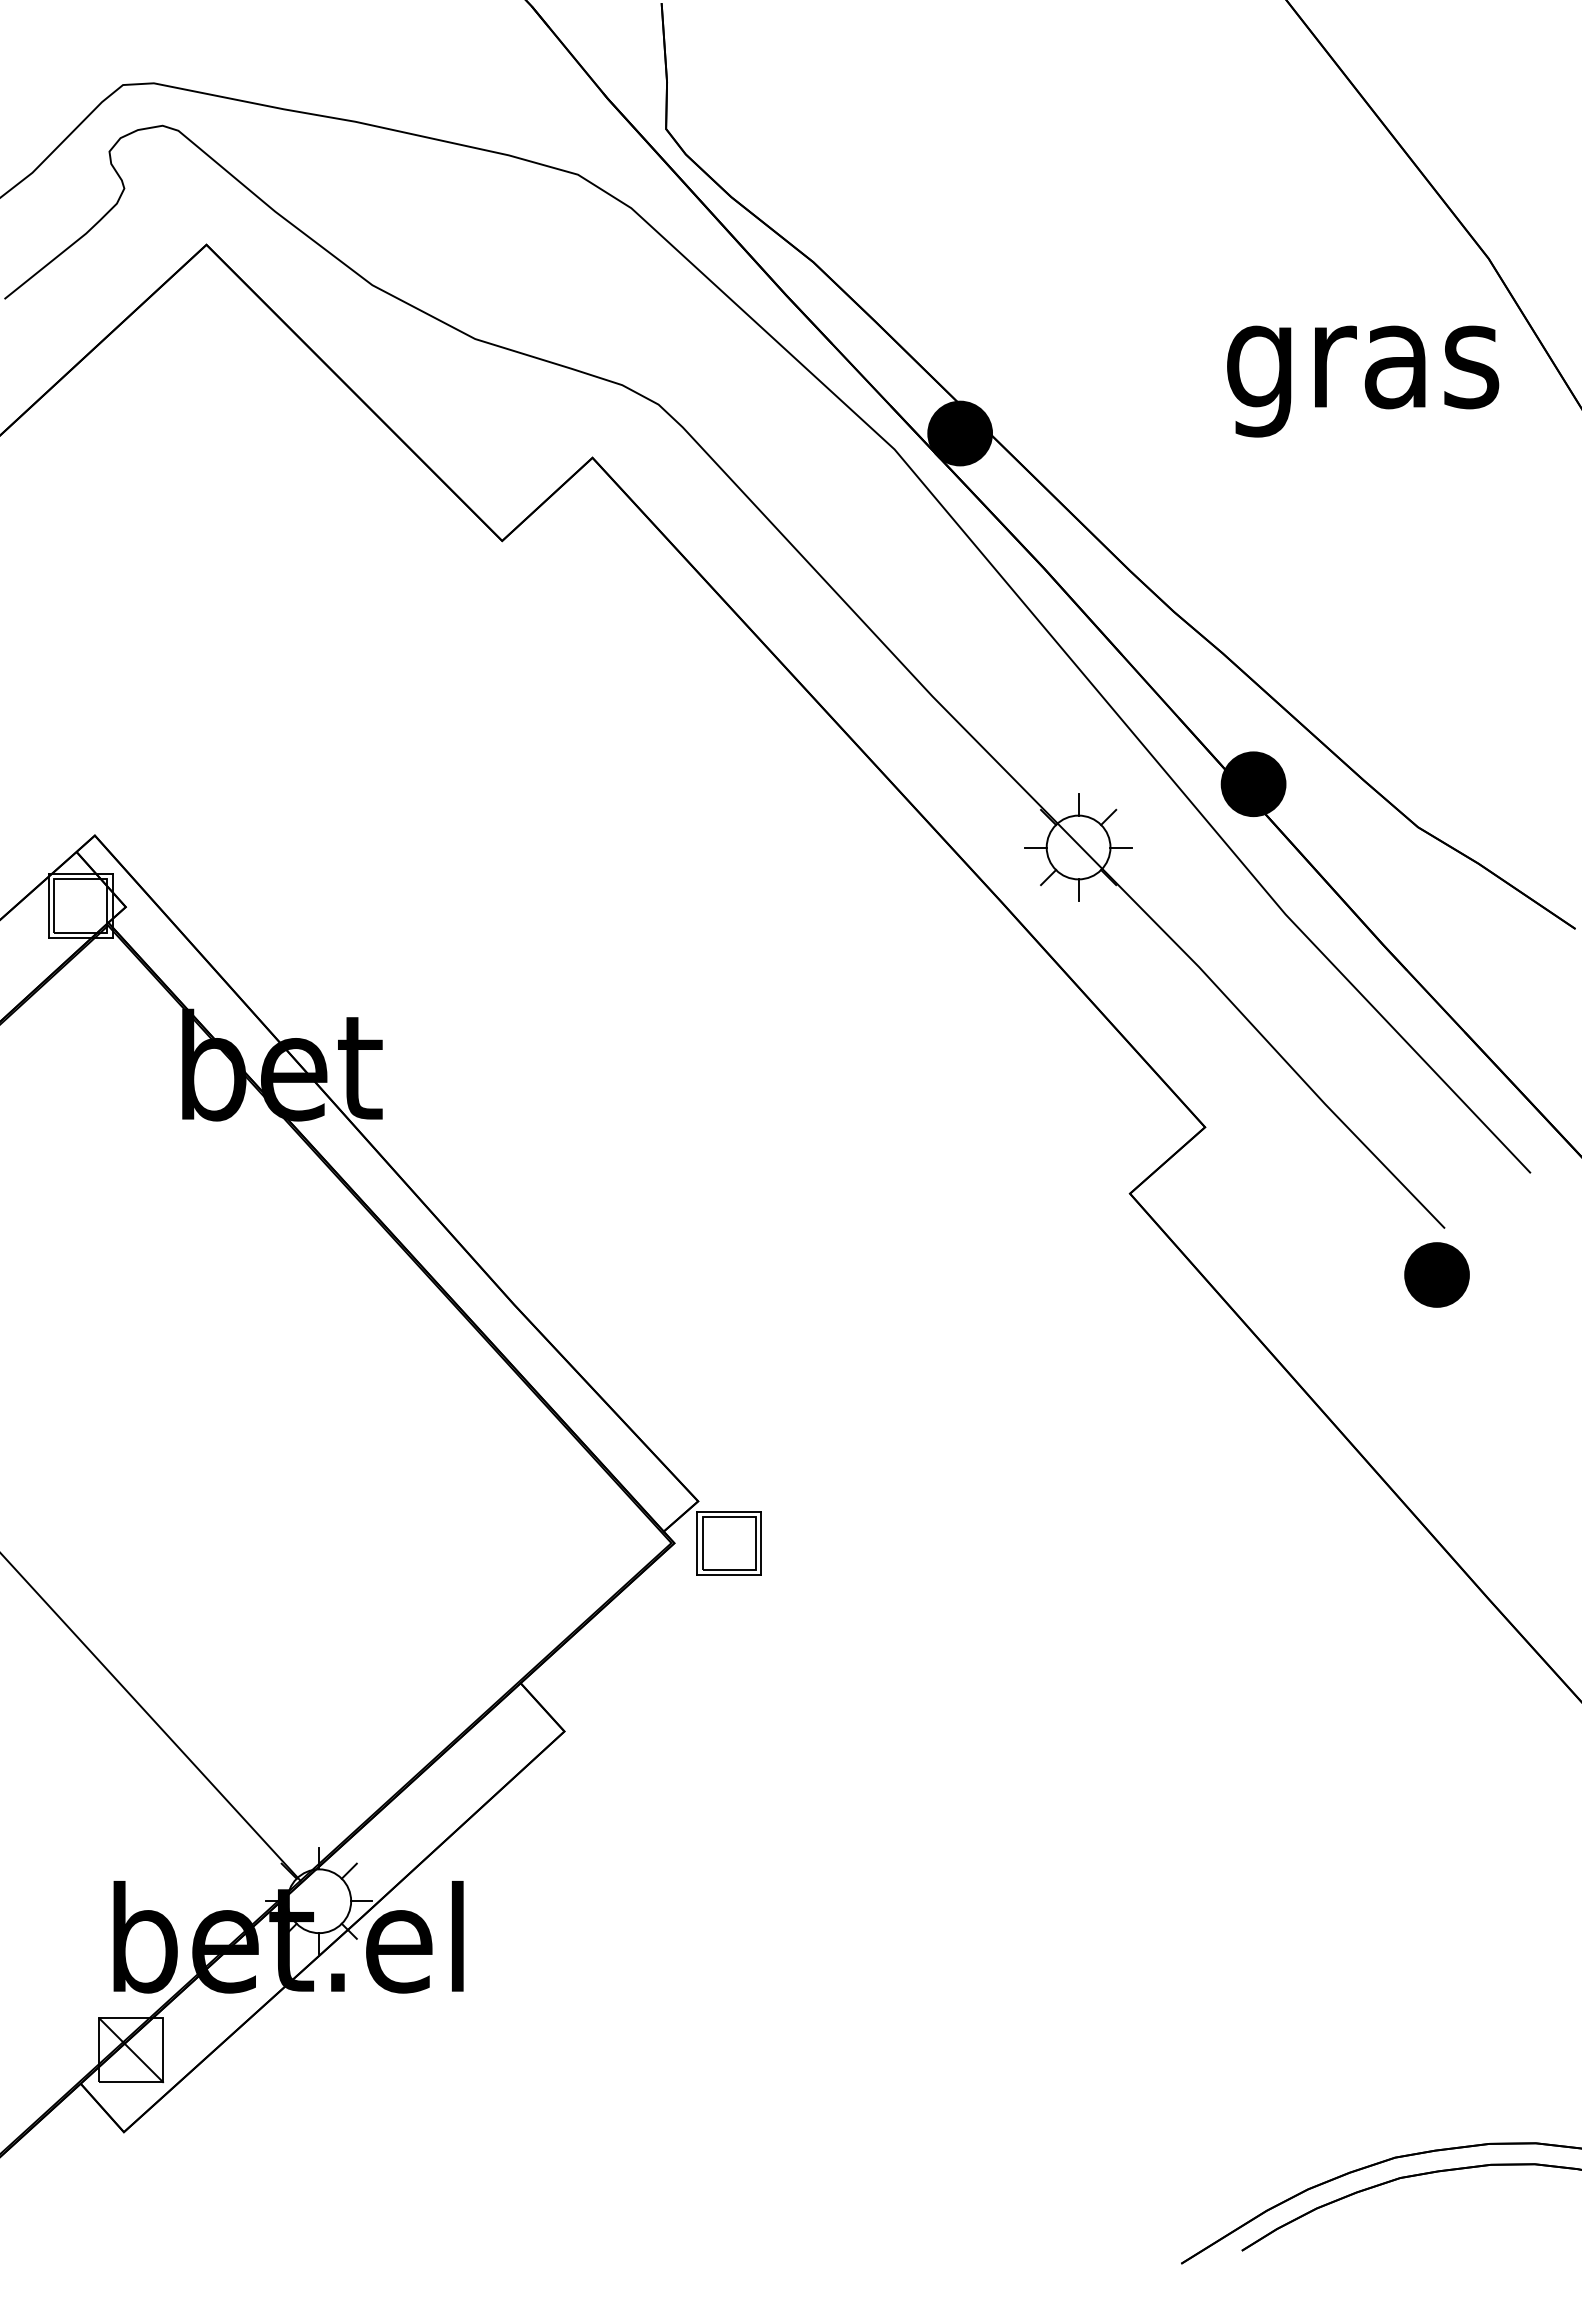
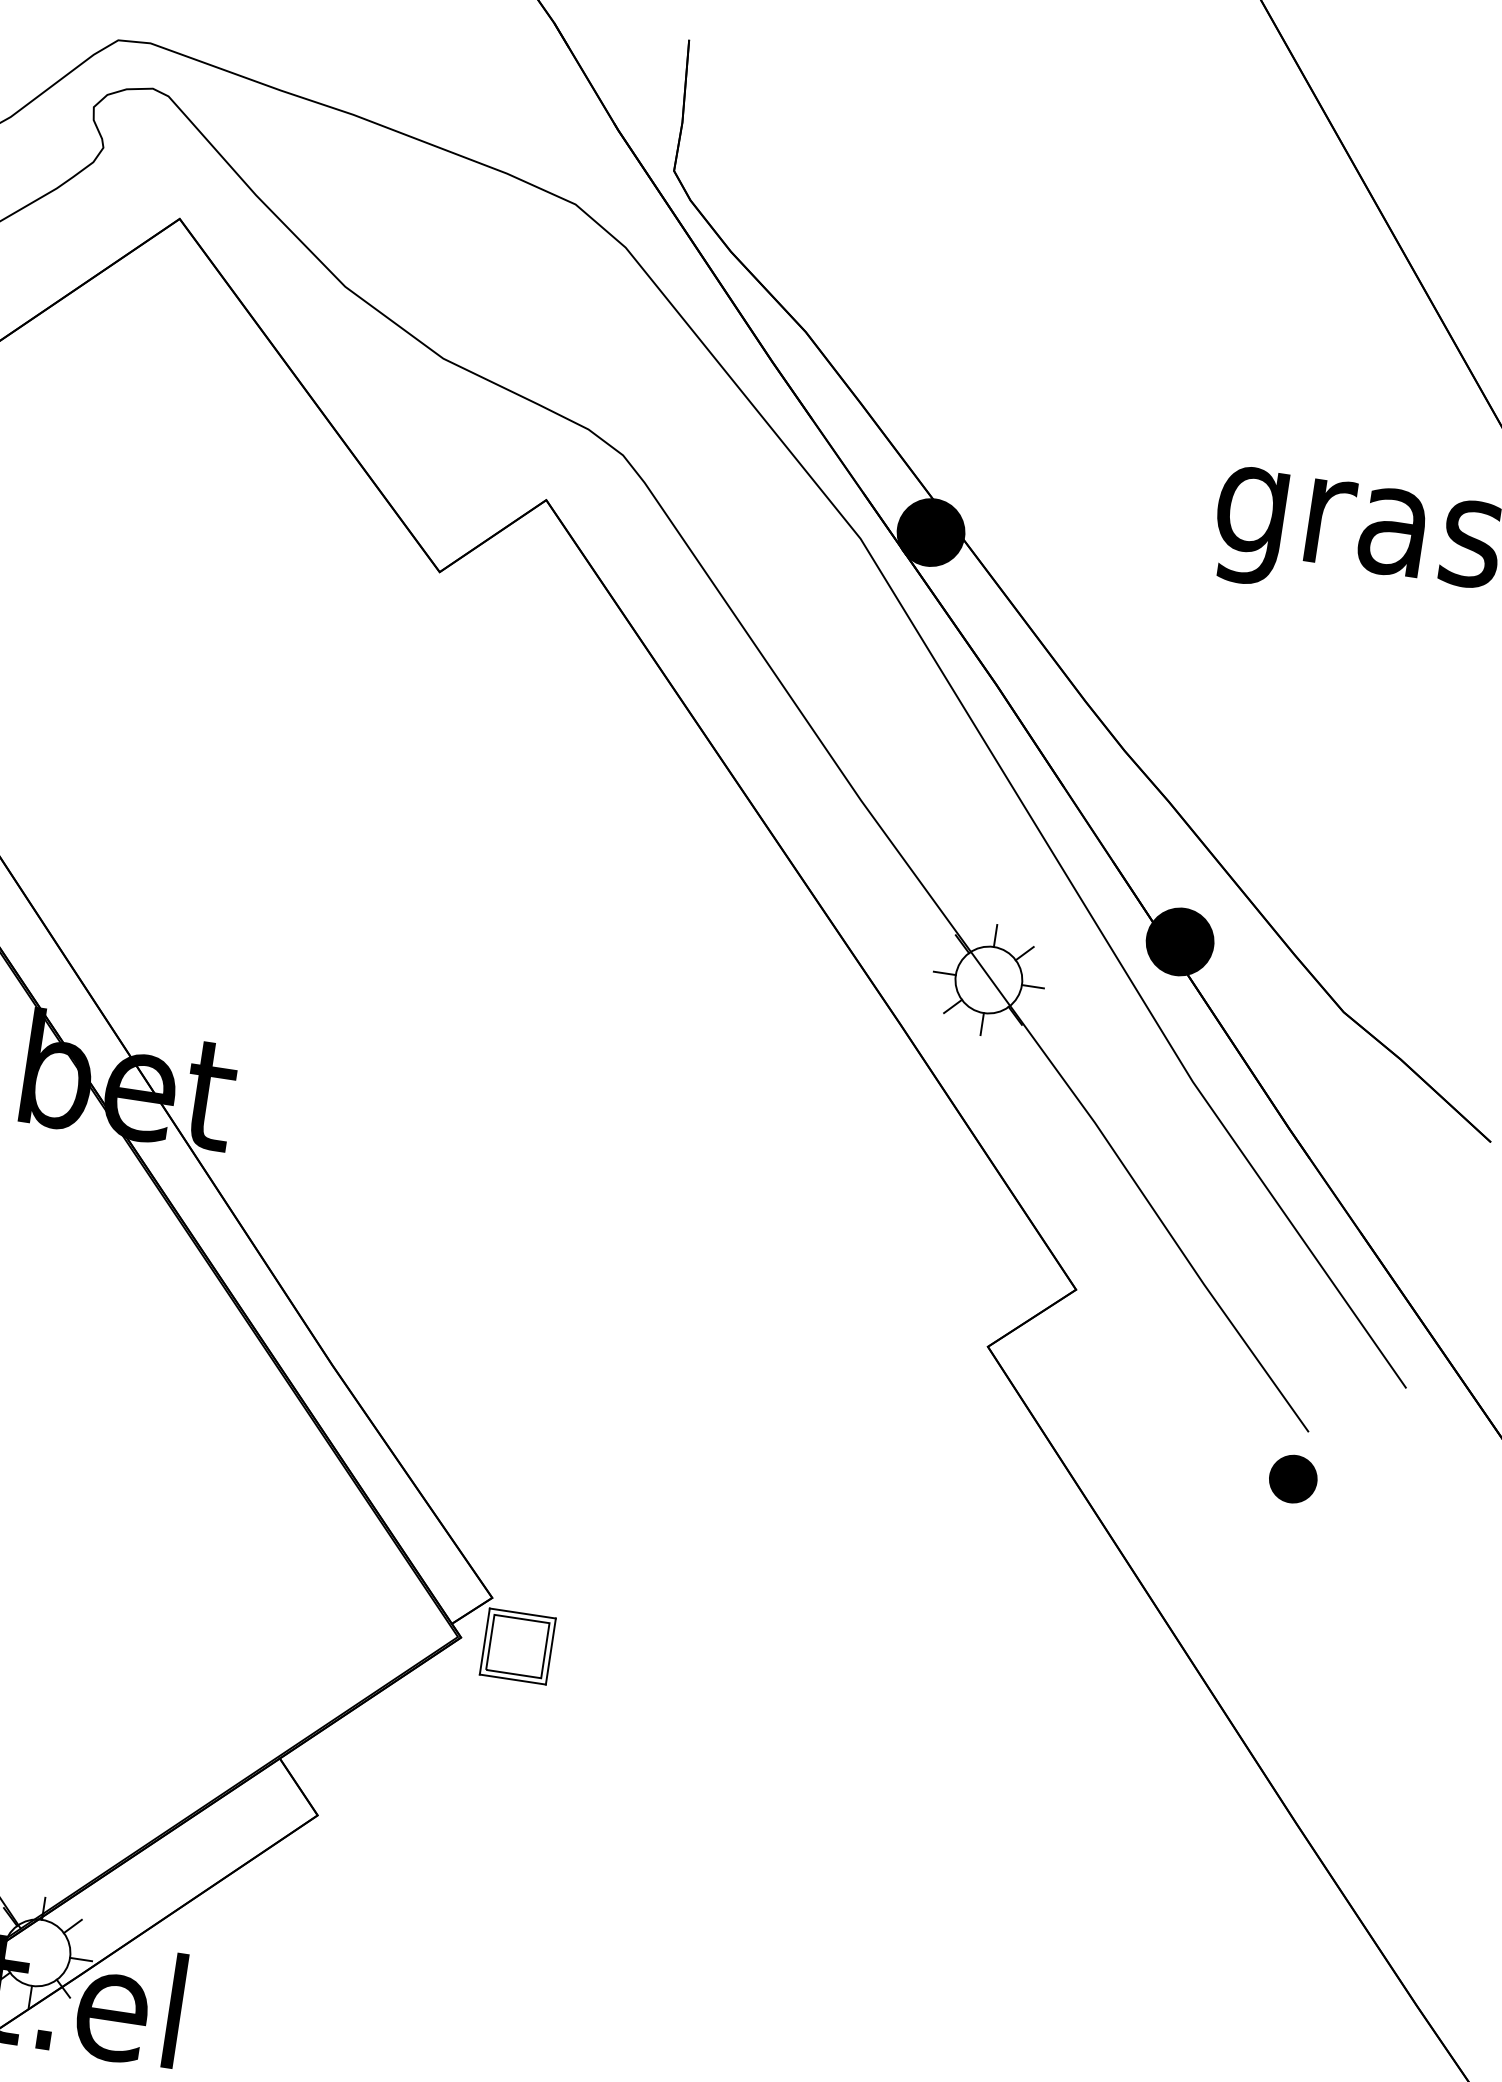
part: (1436, 1274) -> (1292, 1478), size x0.7

